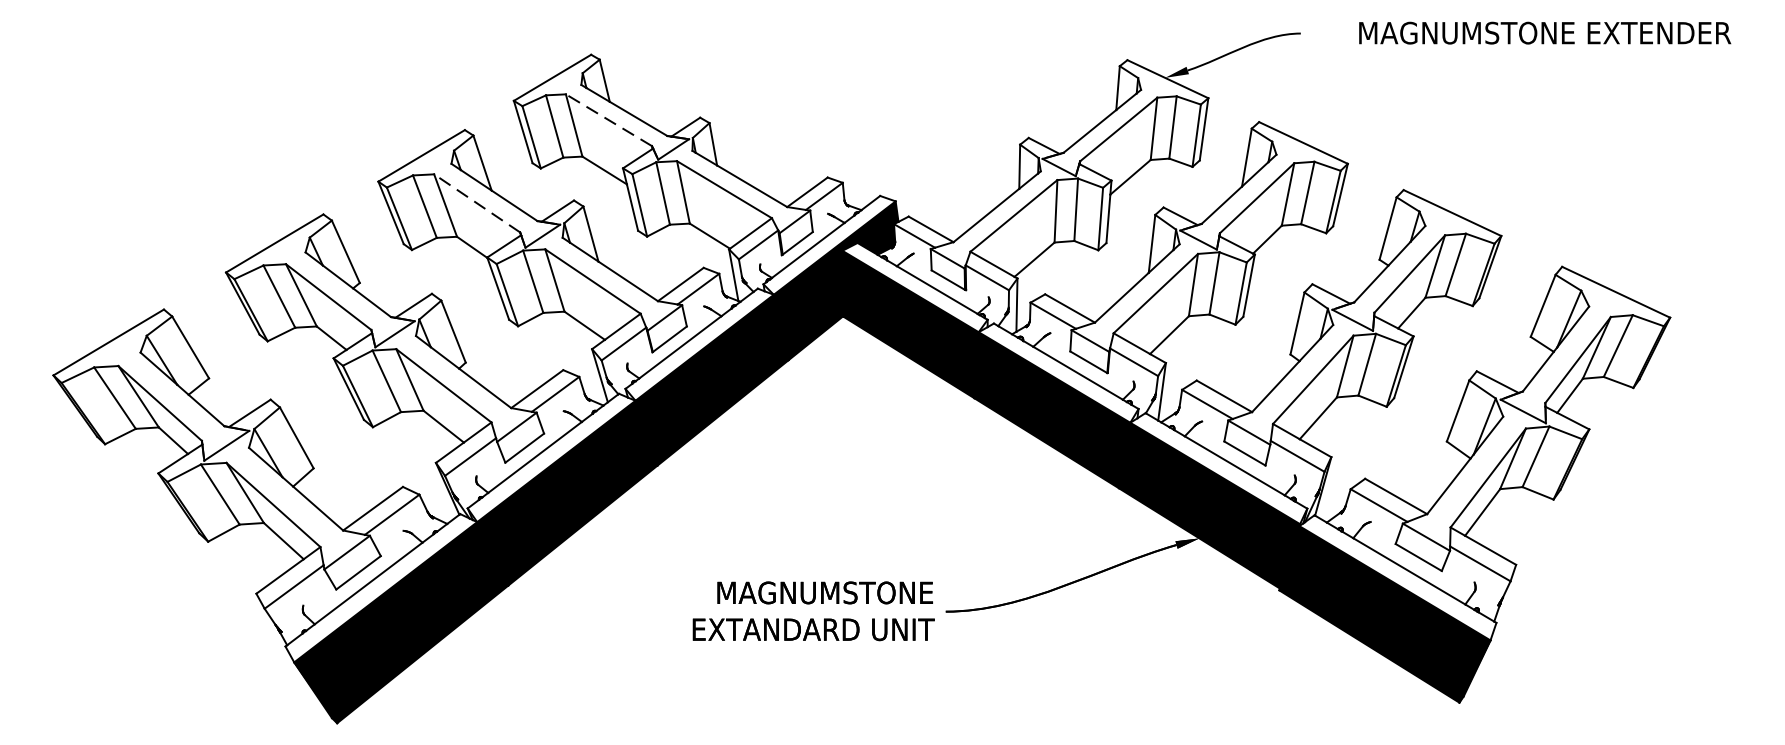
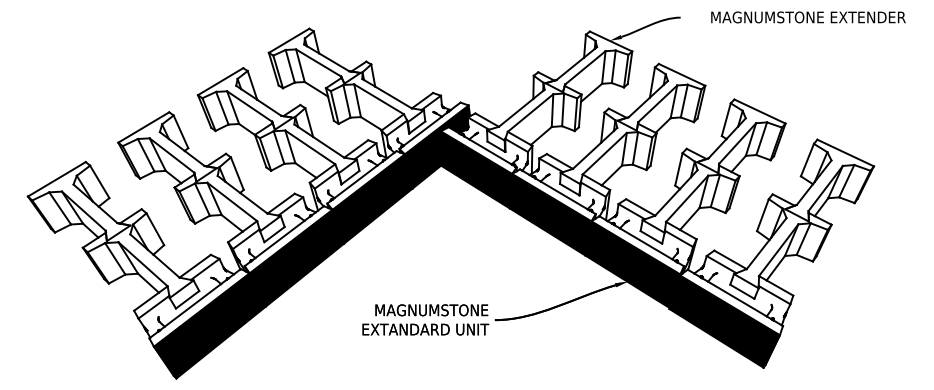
line: (608, 119) -> (318, 62), dashed -> solid
line: (476, 203) -> (249, 106), dashed -> solid

